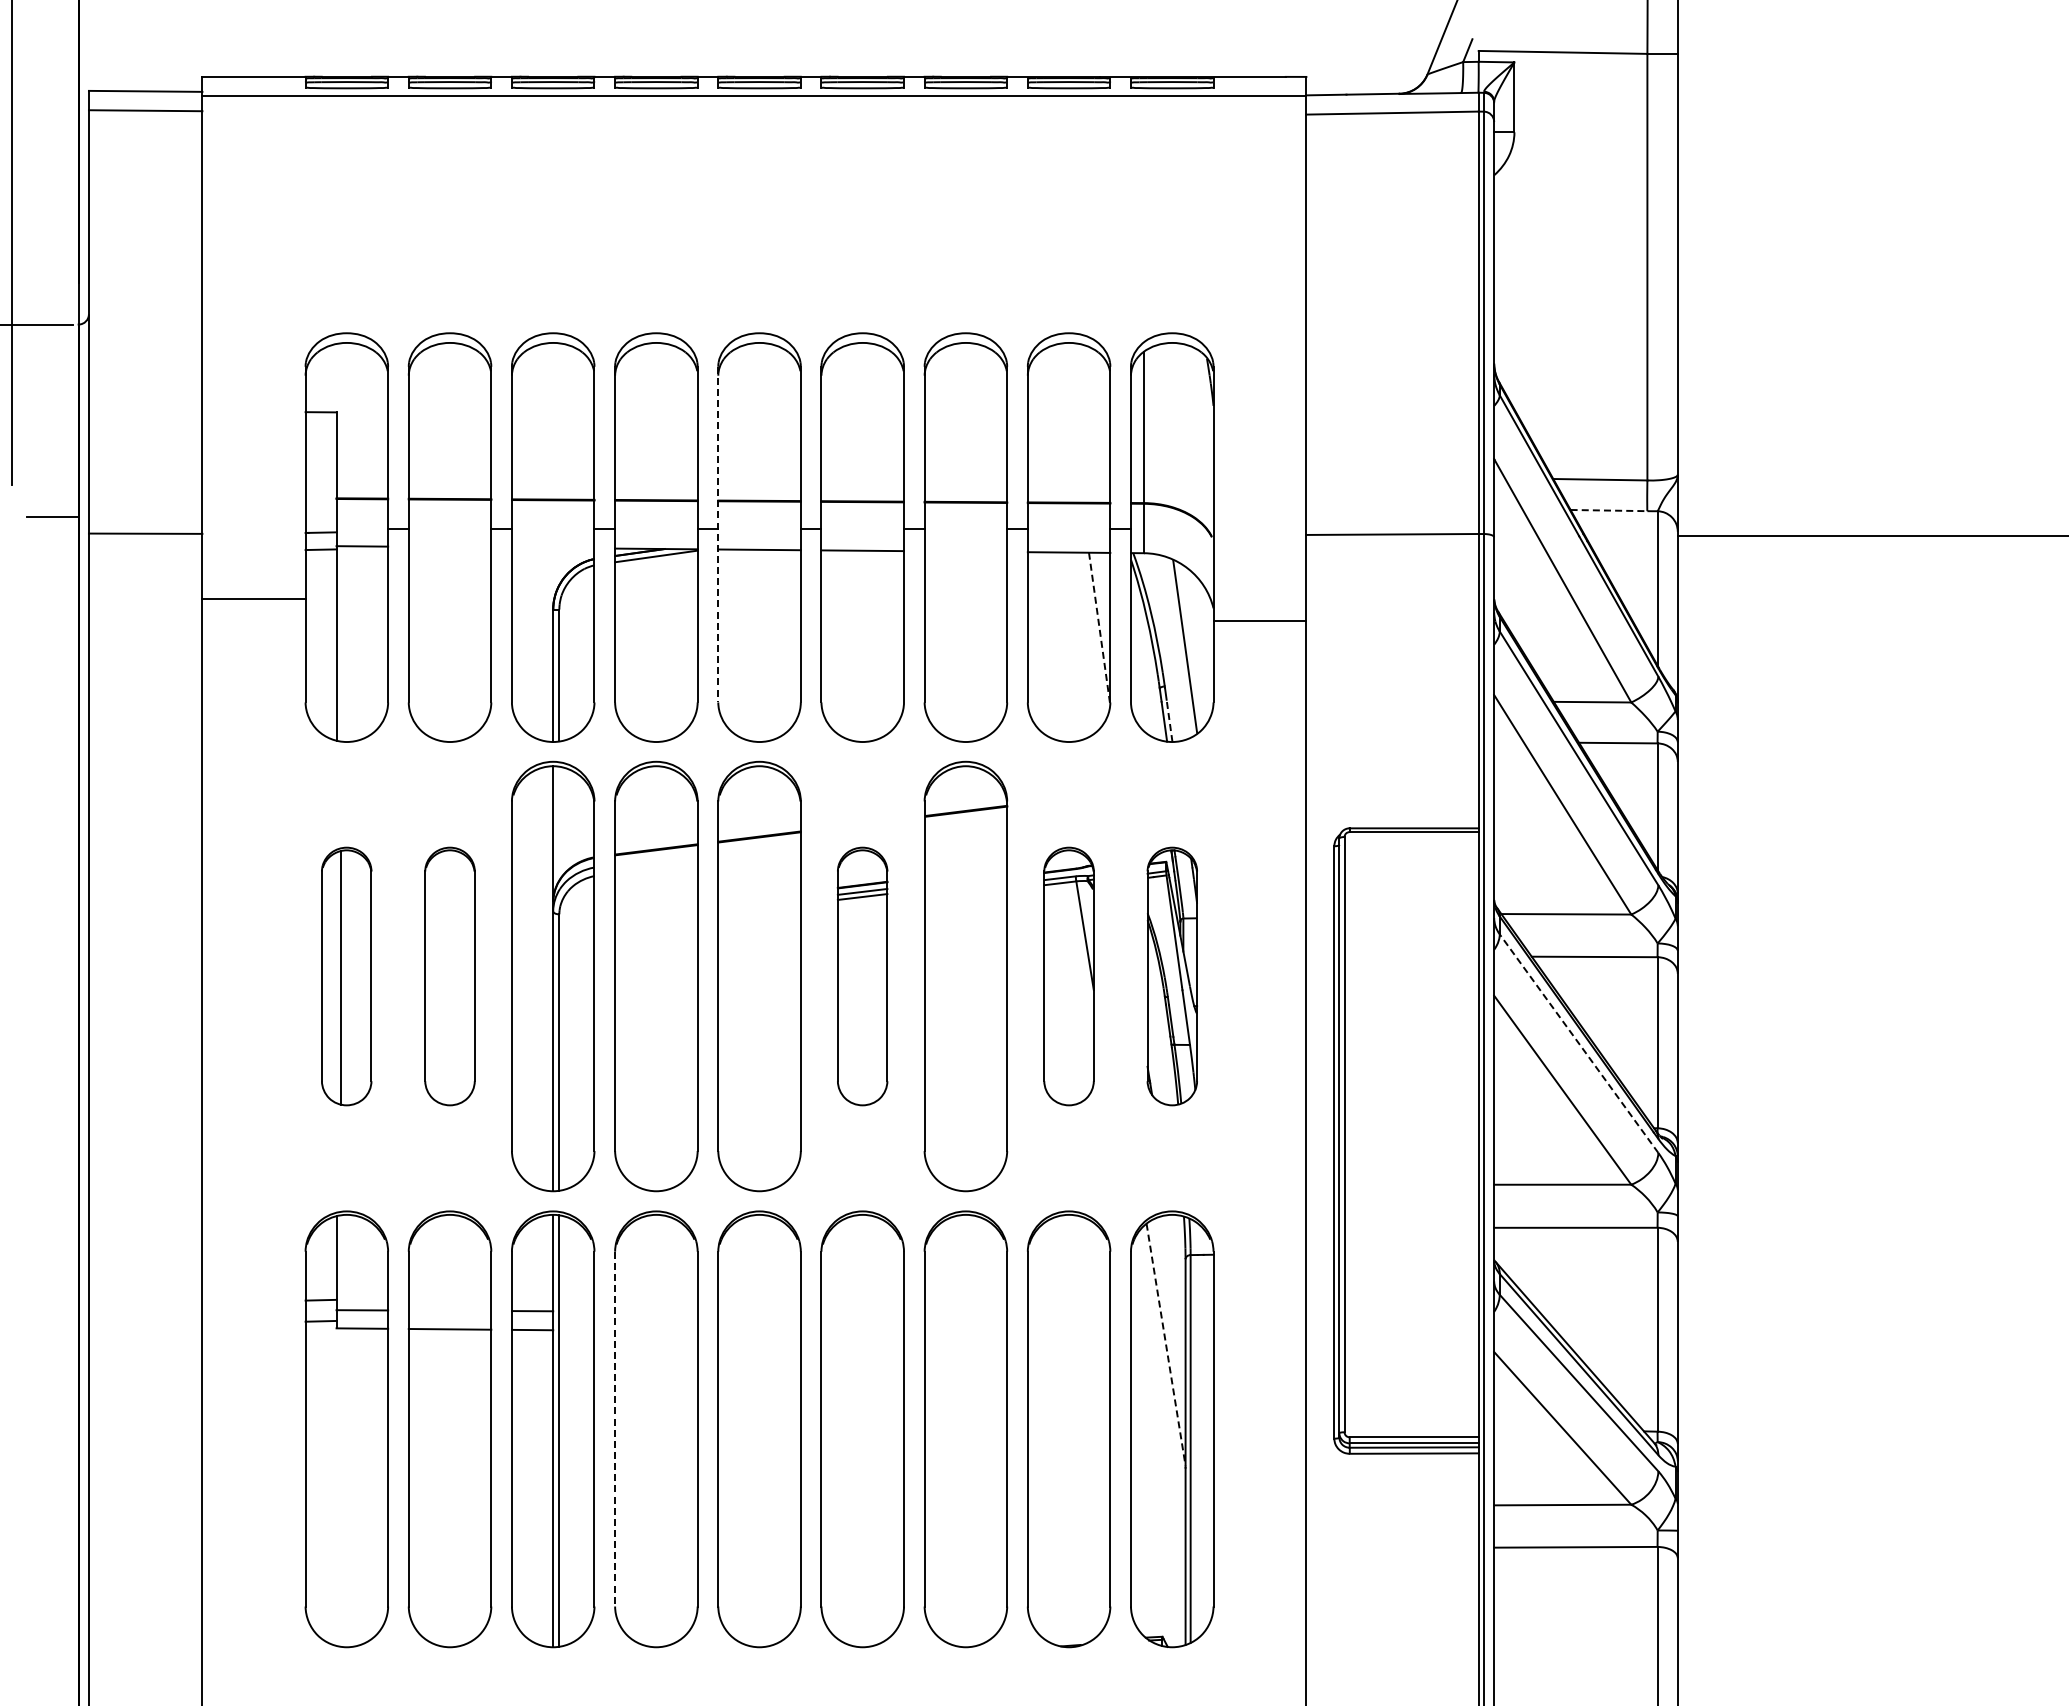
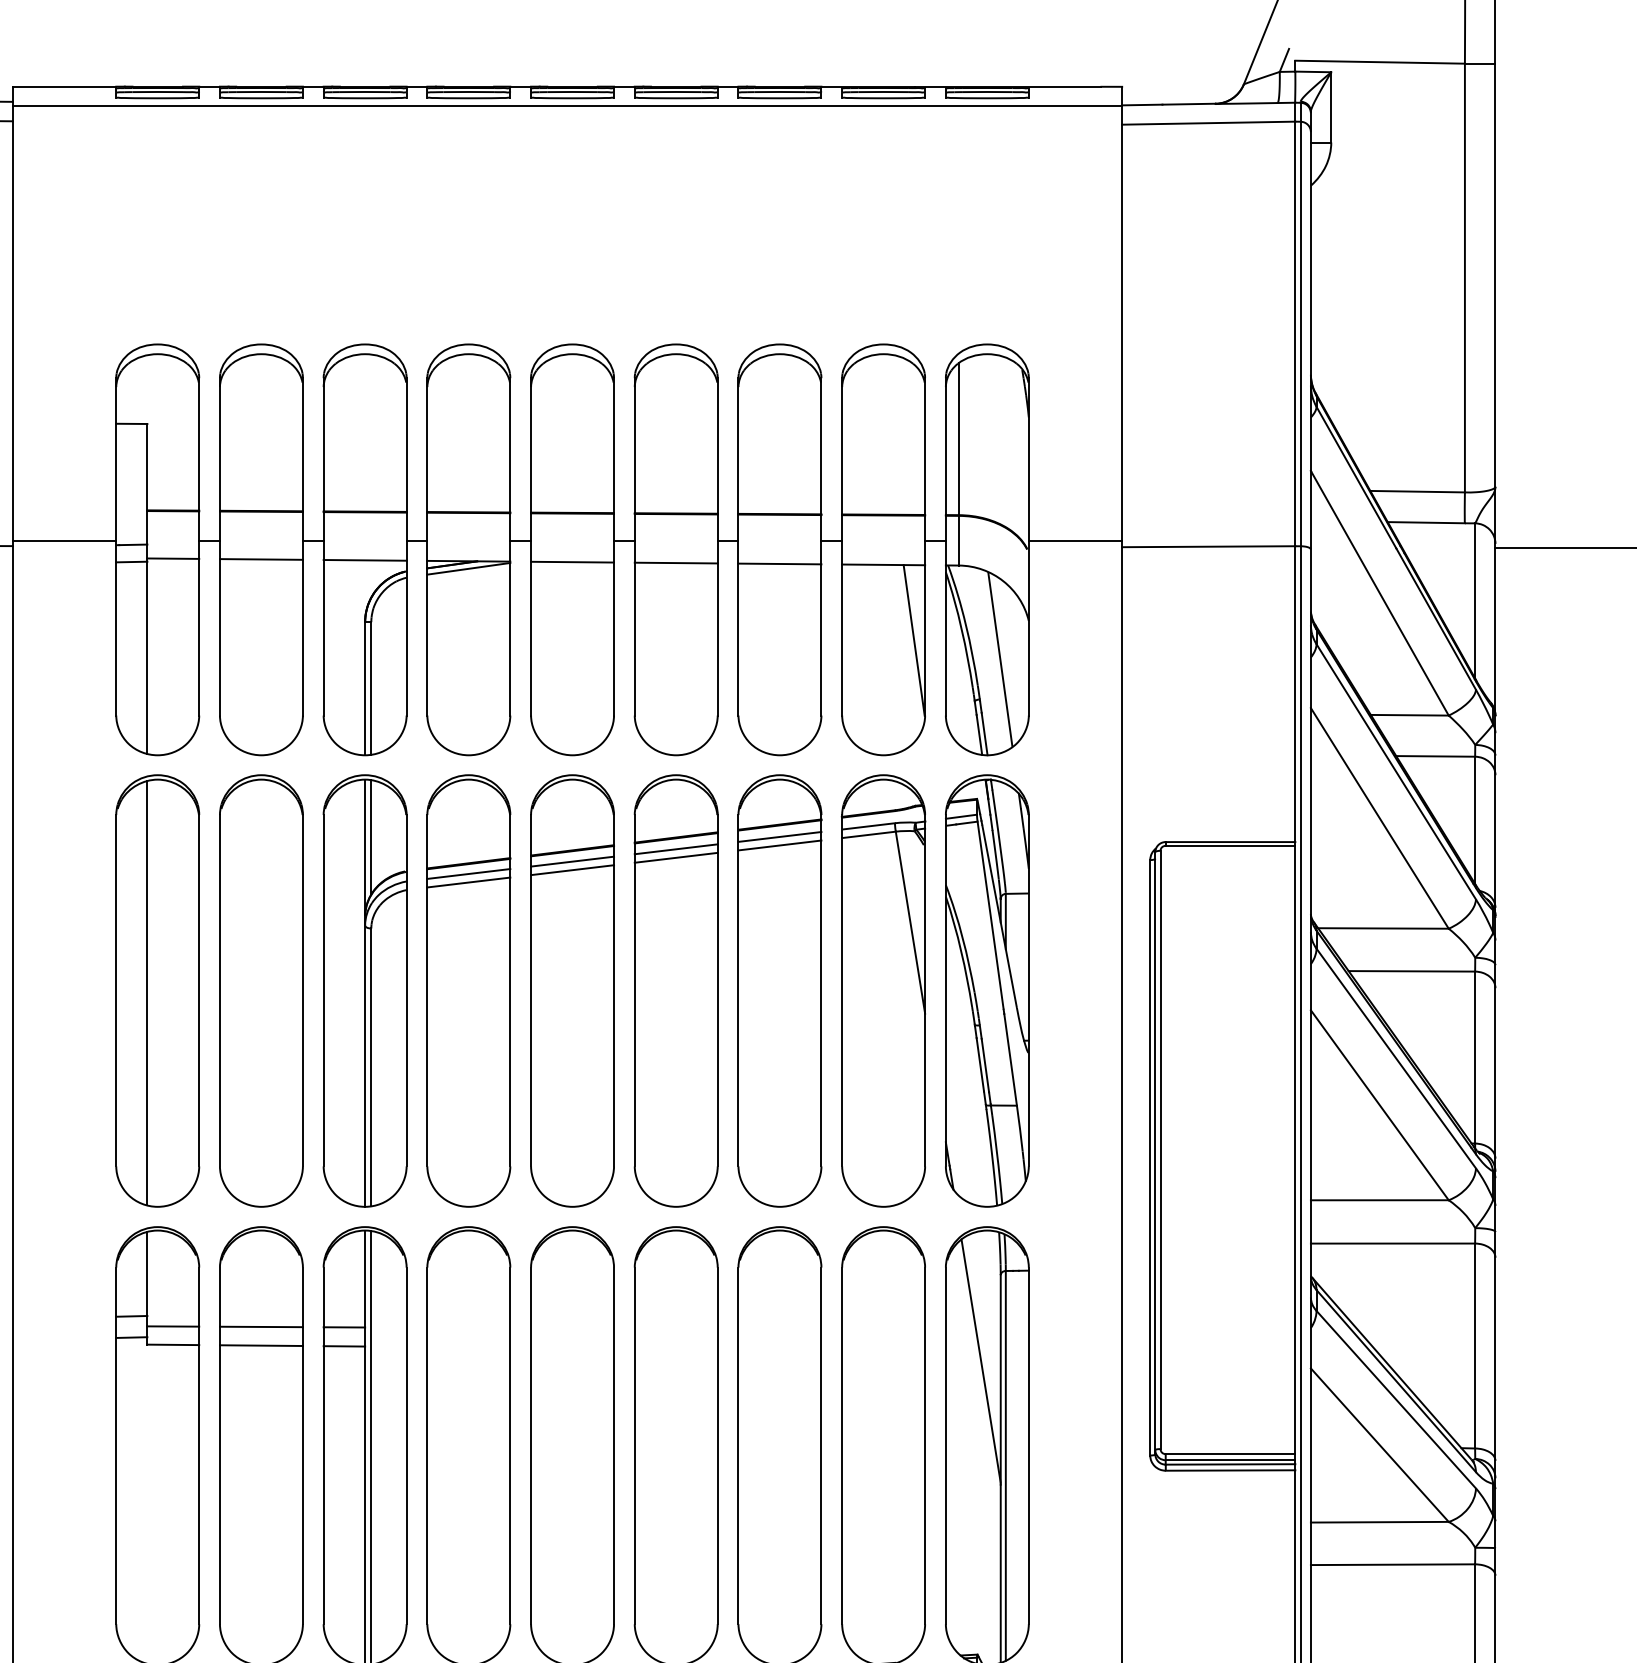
line: (1609, 510) -> (1426, 522), dashed -> solid
line: (718, 534) -> (531, 546), dashed -> solid
line: (449, 546) -> (260, 558), added
line: (552, 547) -> (364, 559), added
line: (965, 551) -> (779, 563), added
line: (253, 599) -> (63, 541), moved
line: (1259, 621) -> (1075, 541), moved
line: (1099, 627) -> (914, 640), dashed -> solid
line: (1169, 720) -> (984, 733), dashed -> solid
line: (559, 823) -> (371, 837), added
line: (965, 823) -> (779, 837), added
line: (965, 831) -> (779, 845), added
line: (759, 847) -> (572, 861), added
line: (759, 856) -> (572, 870), added
line: (656, 860) -> (468, 874), added
line: (656, 868) -> (468, 882), added
part: (346, 976) -> (157, 990), size x1.67
part: (449, 976) -> (260, 990), size x1.67
part: (862, 976) -> (676, 990), size x1.67
part: (1068, 976) -> (883, 990), size x1.67
part: (1172, 976) -> (987, 990), size x1.67
line: (1579, 1043) -> (1396, 1058), dashed -> solid
line: (449, 1310) -> (260, 1326), added
line: (1166, 1344) -> (981, 1360), dashed -> solid
line: (615, 1429) -> (427, 1446), dashed -> solid

